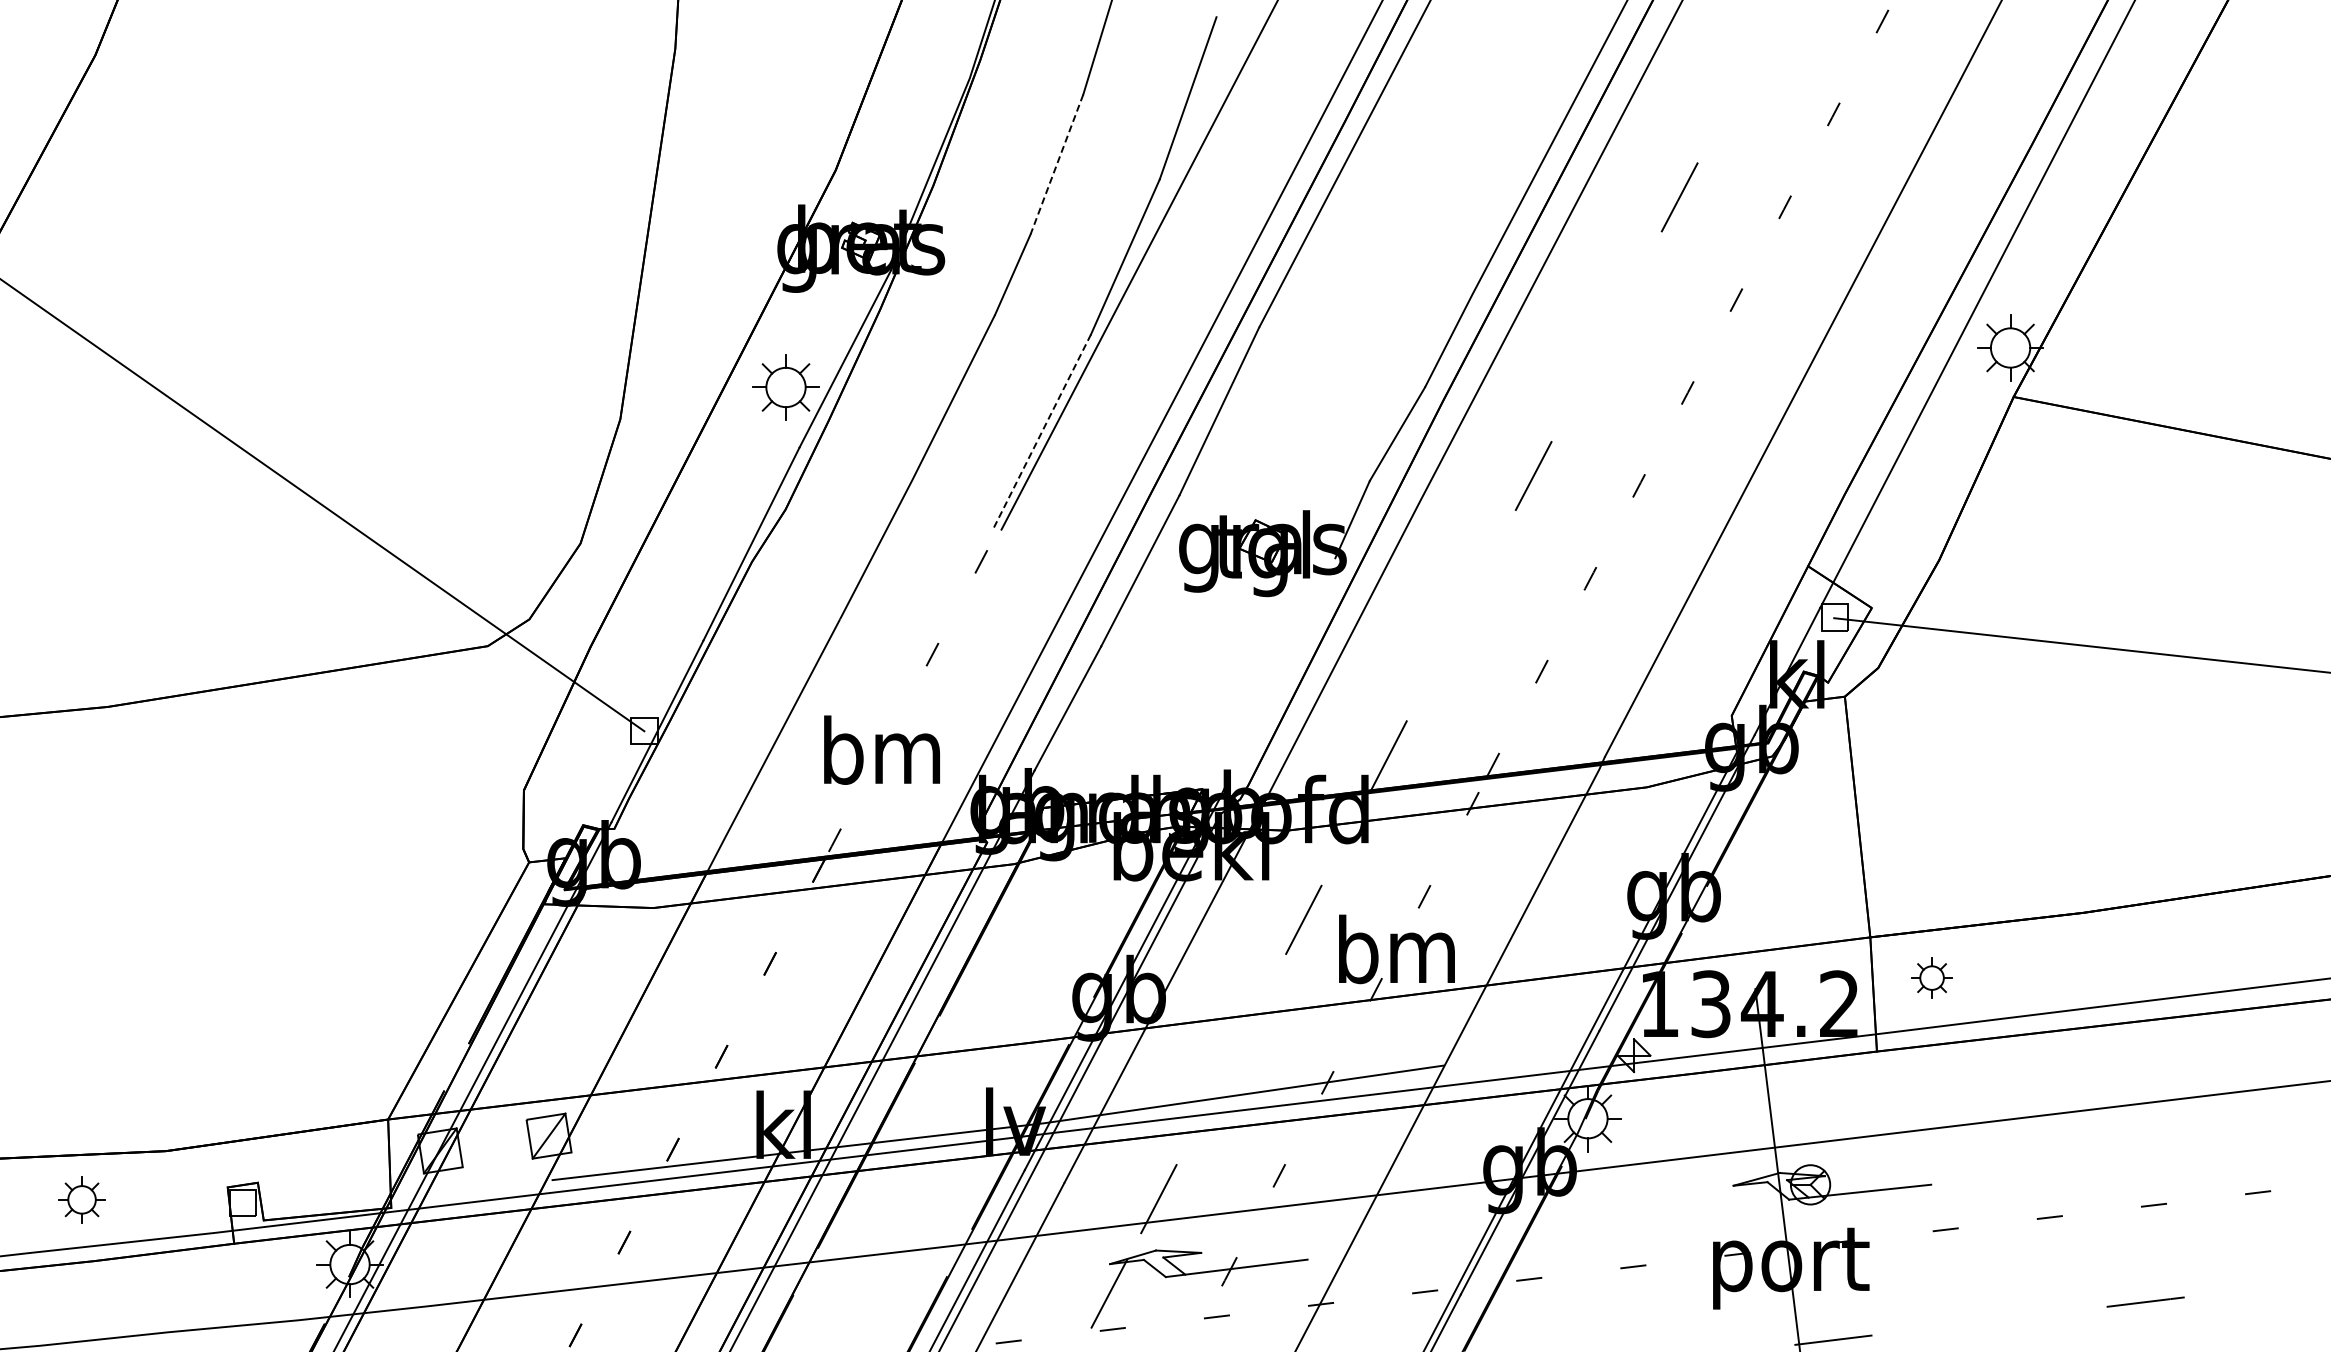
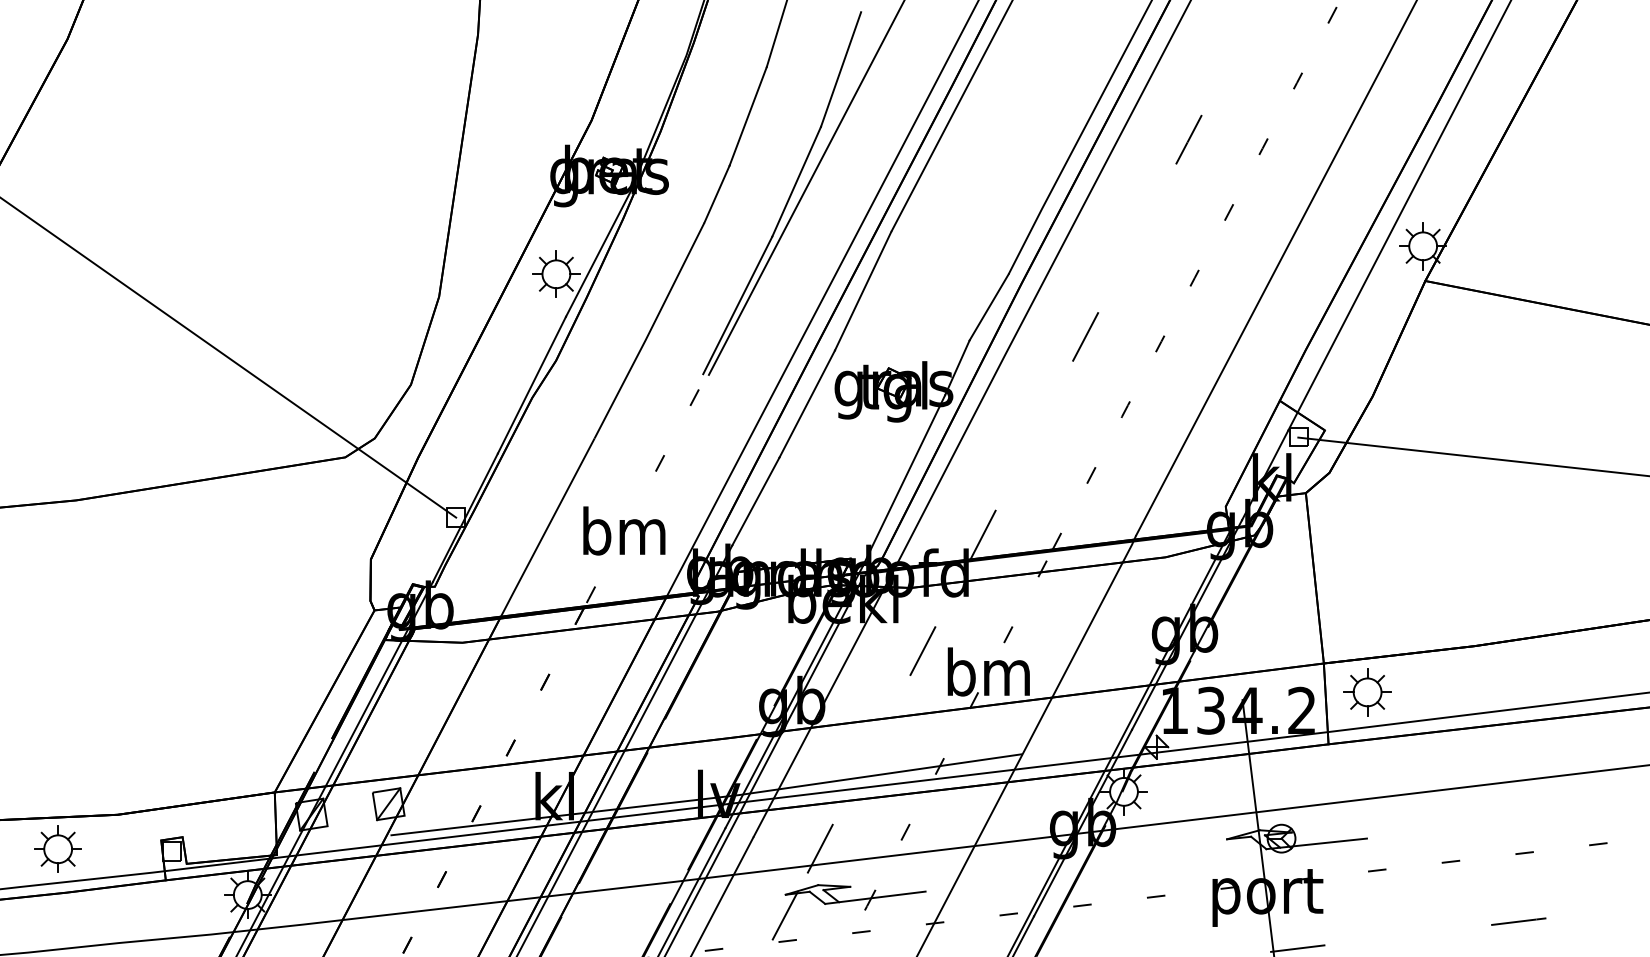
line: (1057, 164) -> (748, 116), dashed -> solid
line: (1042, 431) -> (737, 305), dashed -> solid
line: (1281, 668) -> (907, 473), added
part: (1931, 977) -> (1367, 691), size x1.67
part: (81, 1199) -> (57, 849), size x1.43

